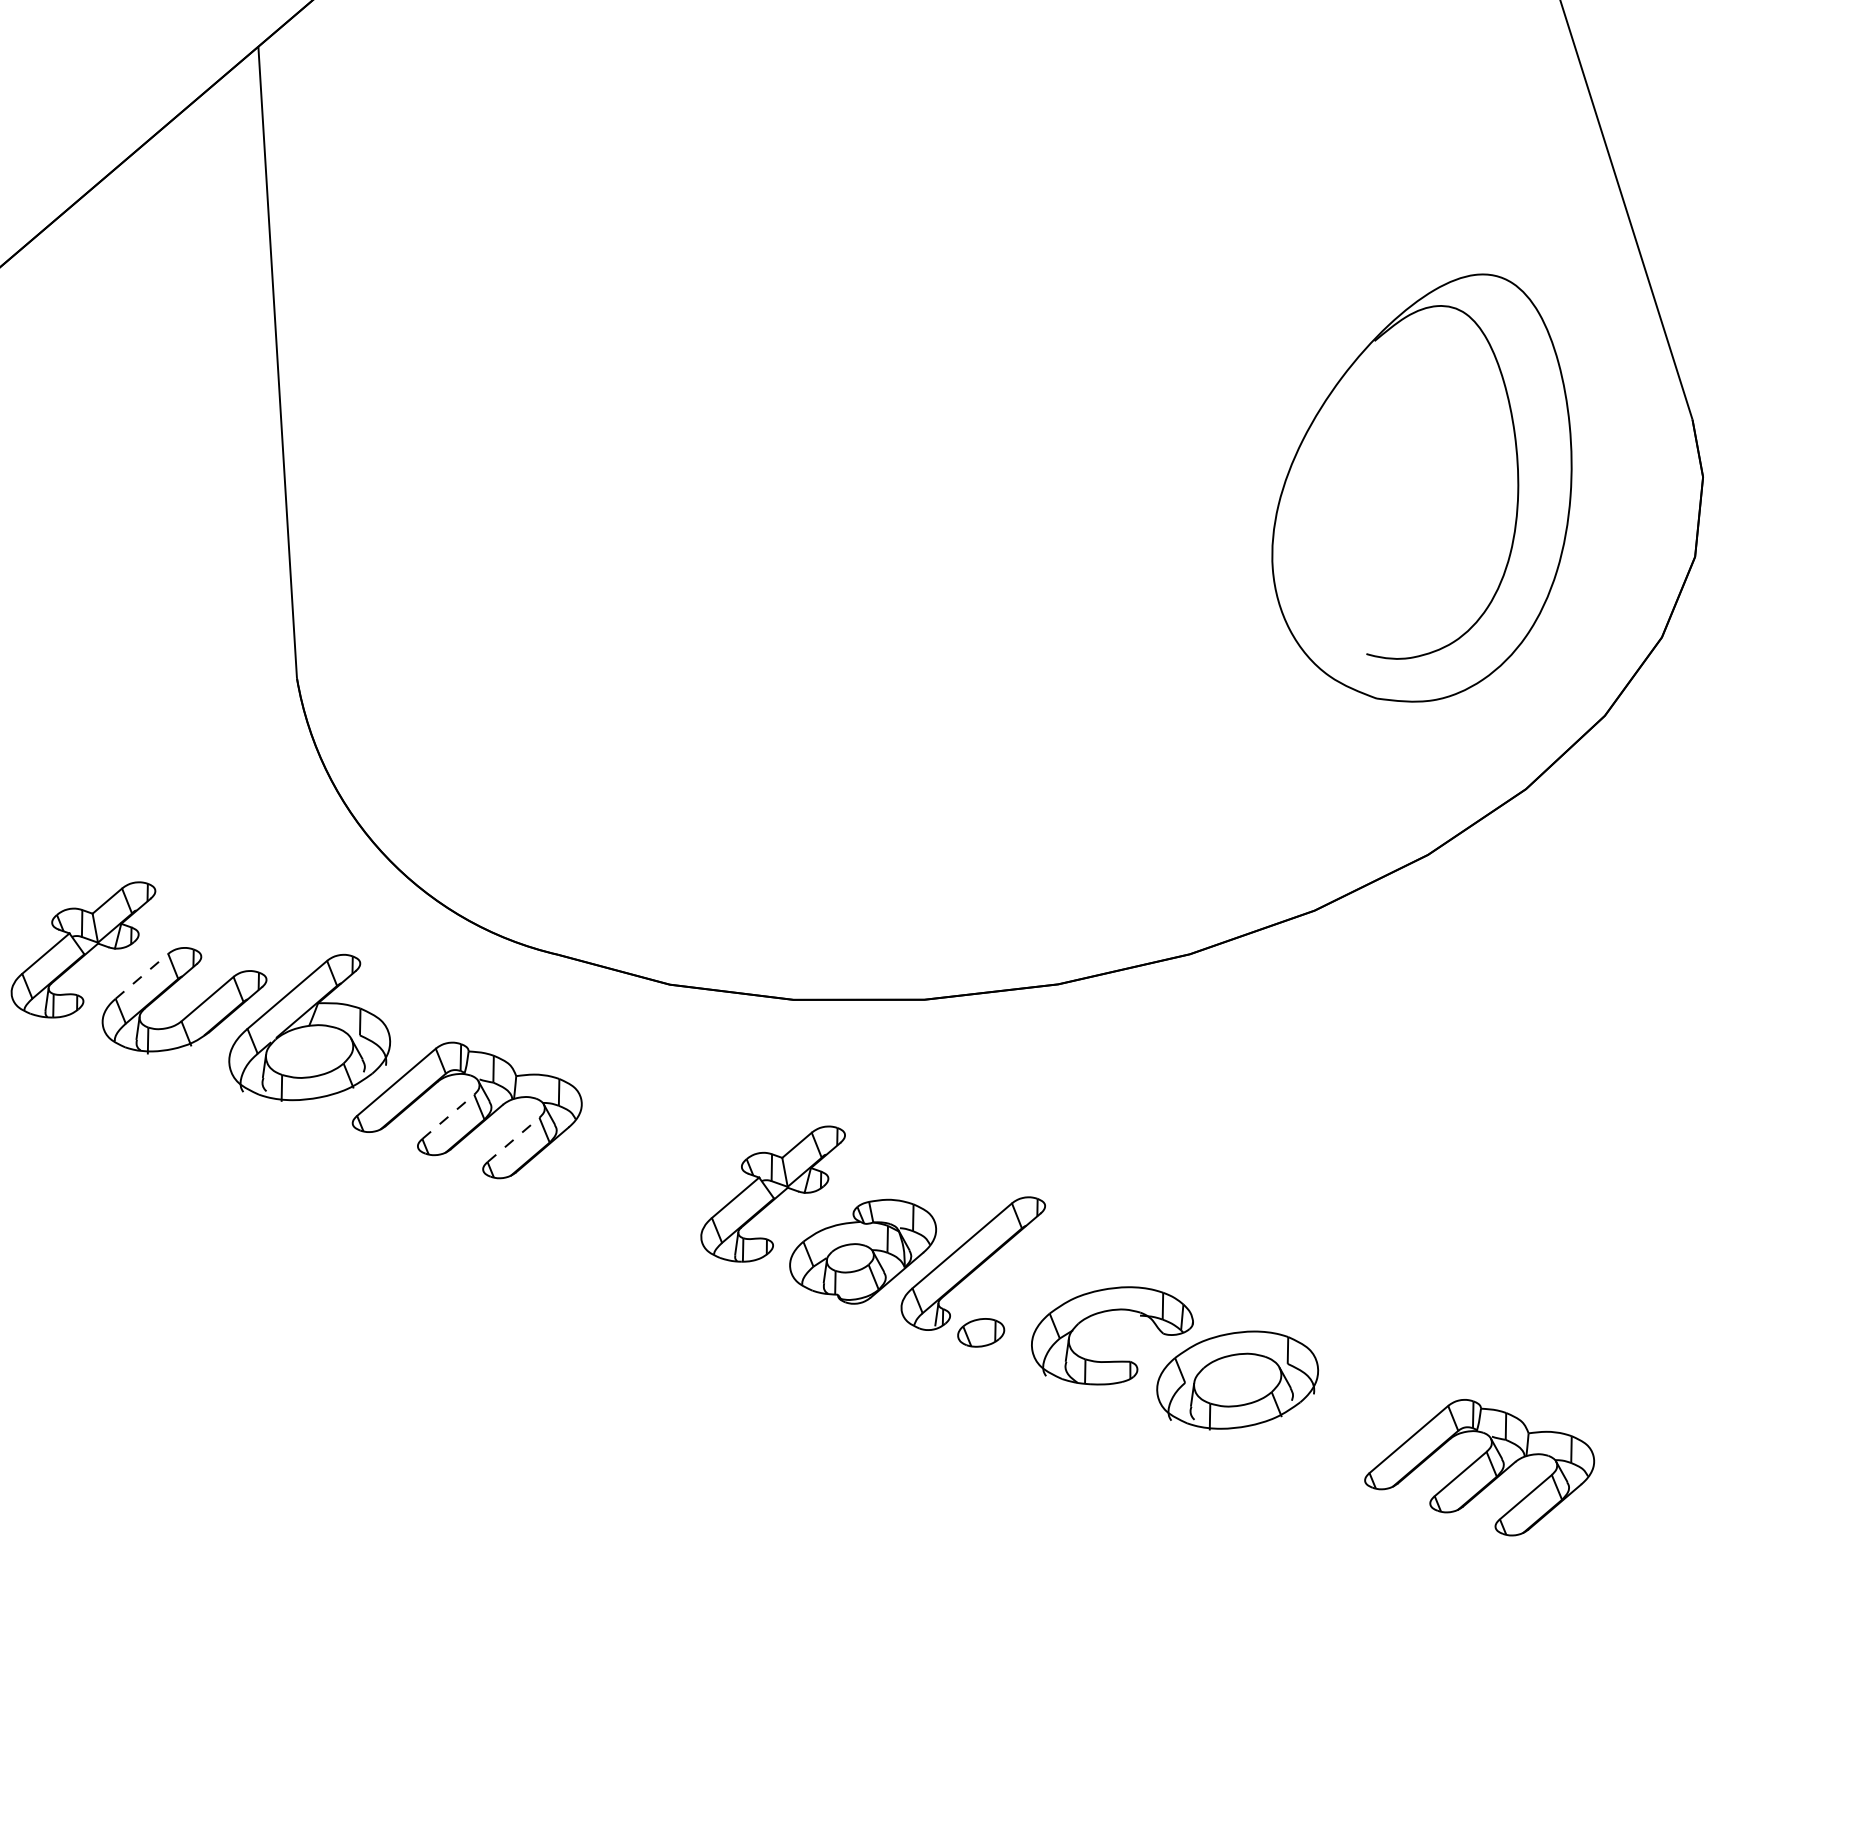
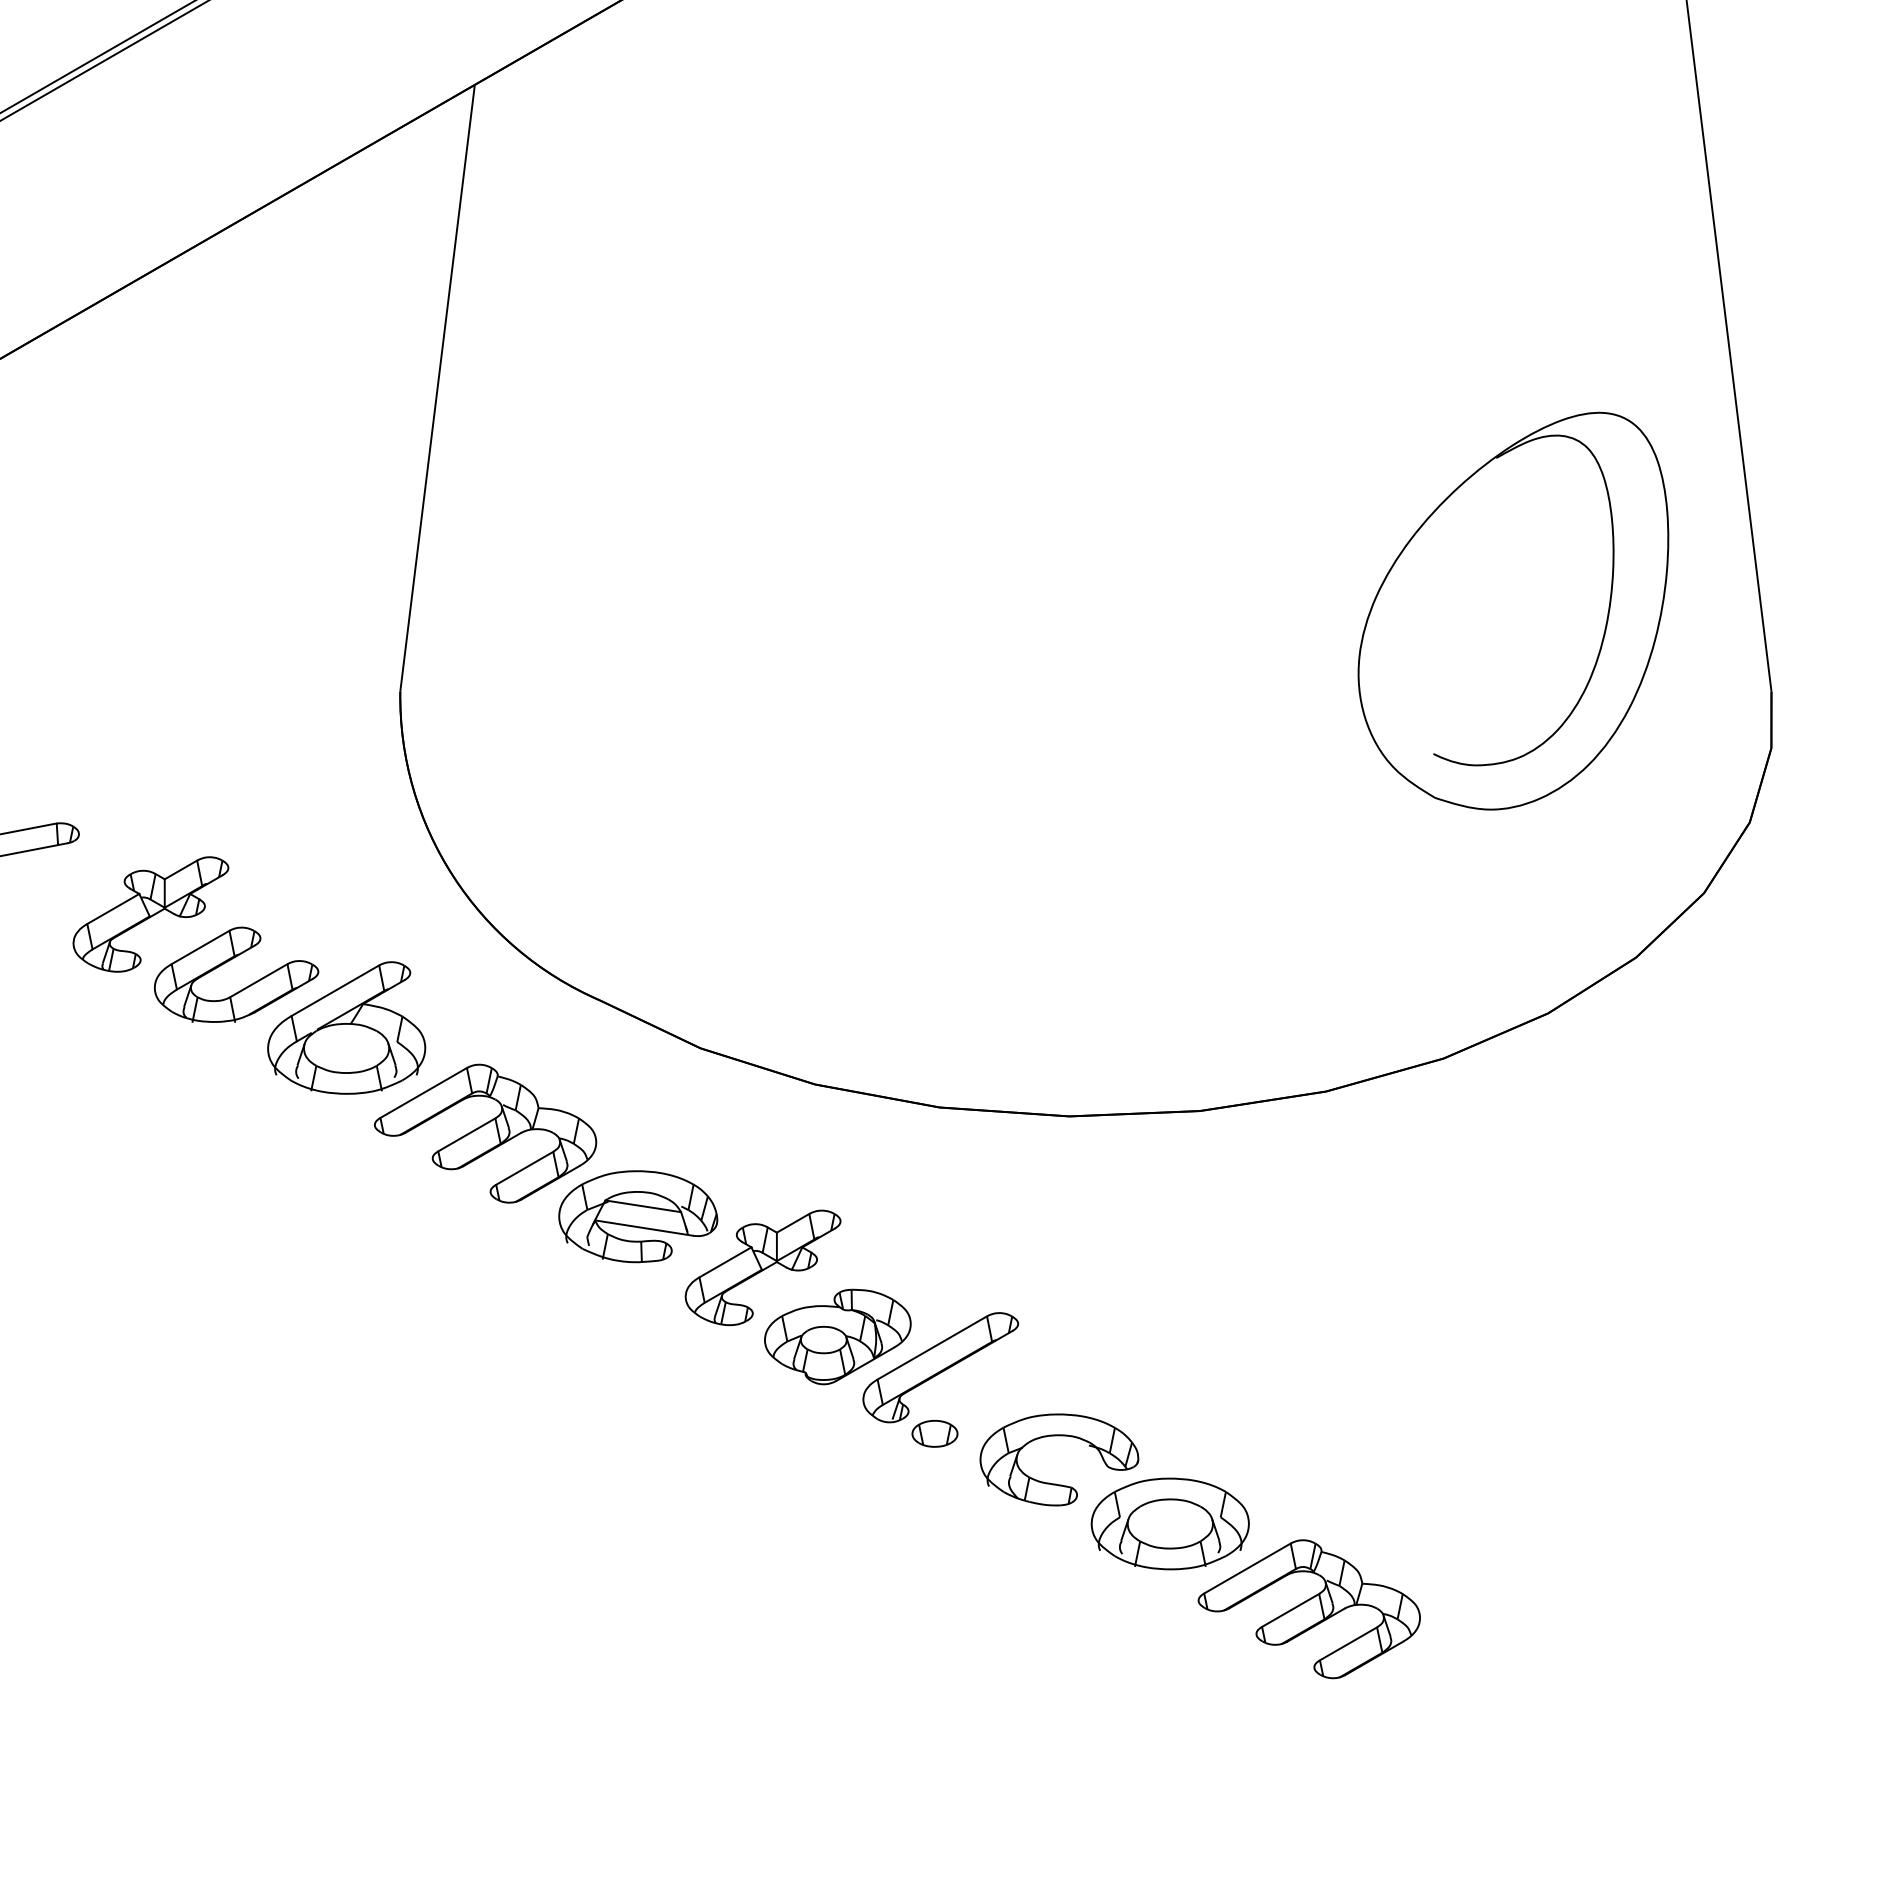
part: (1420, 492) -> (1513, 610), moved
line: (142, 976) -> (201, 947), dashed -> solid
line: (447, 1116) -> (466, 1134), dashed -> solid
line: (513, 1140) -> (524, 1168), dashed -> solid
part: (638, 1167) -> (638, 1216), added
part: (1478, 1469) -> (1308, 1609), moved

